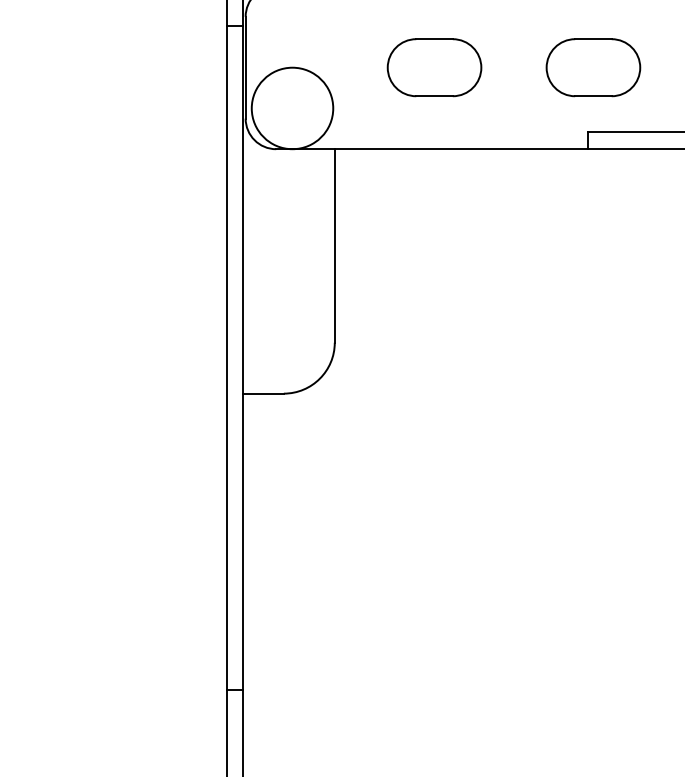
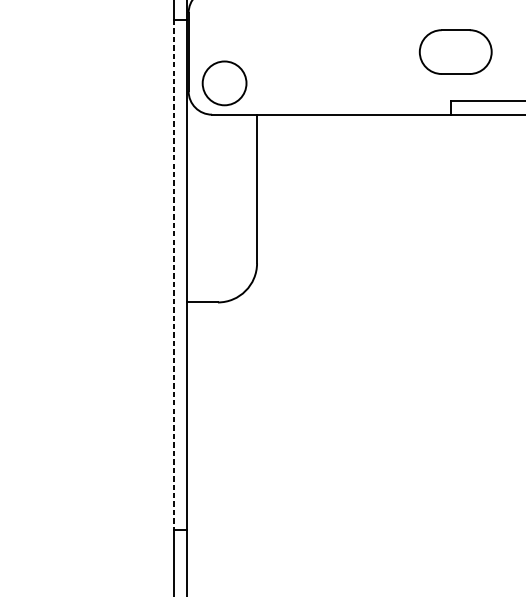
part: (434, 67) -> (333, 51), removed
circle: (292, 108) -> (224, 83), size x0.7
line: (226, 358) -> (173, 275), solid -> dashed

